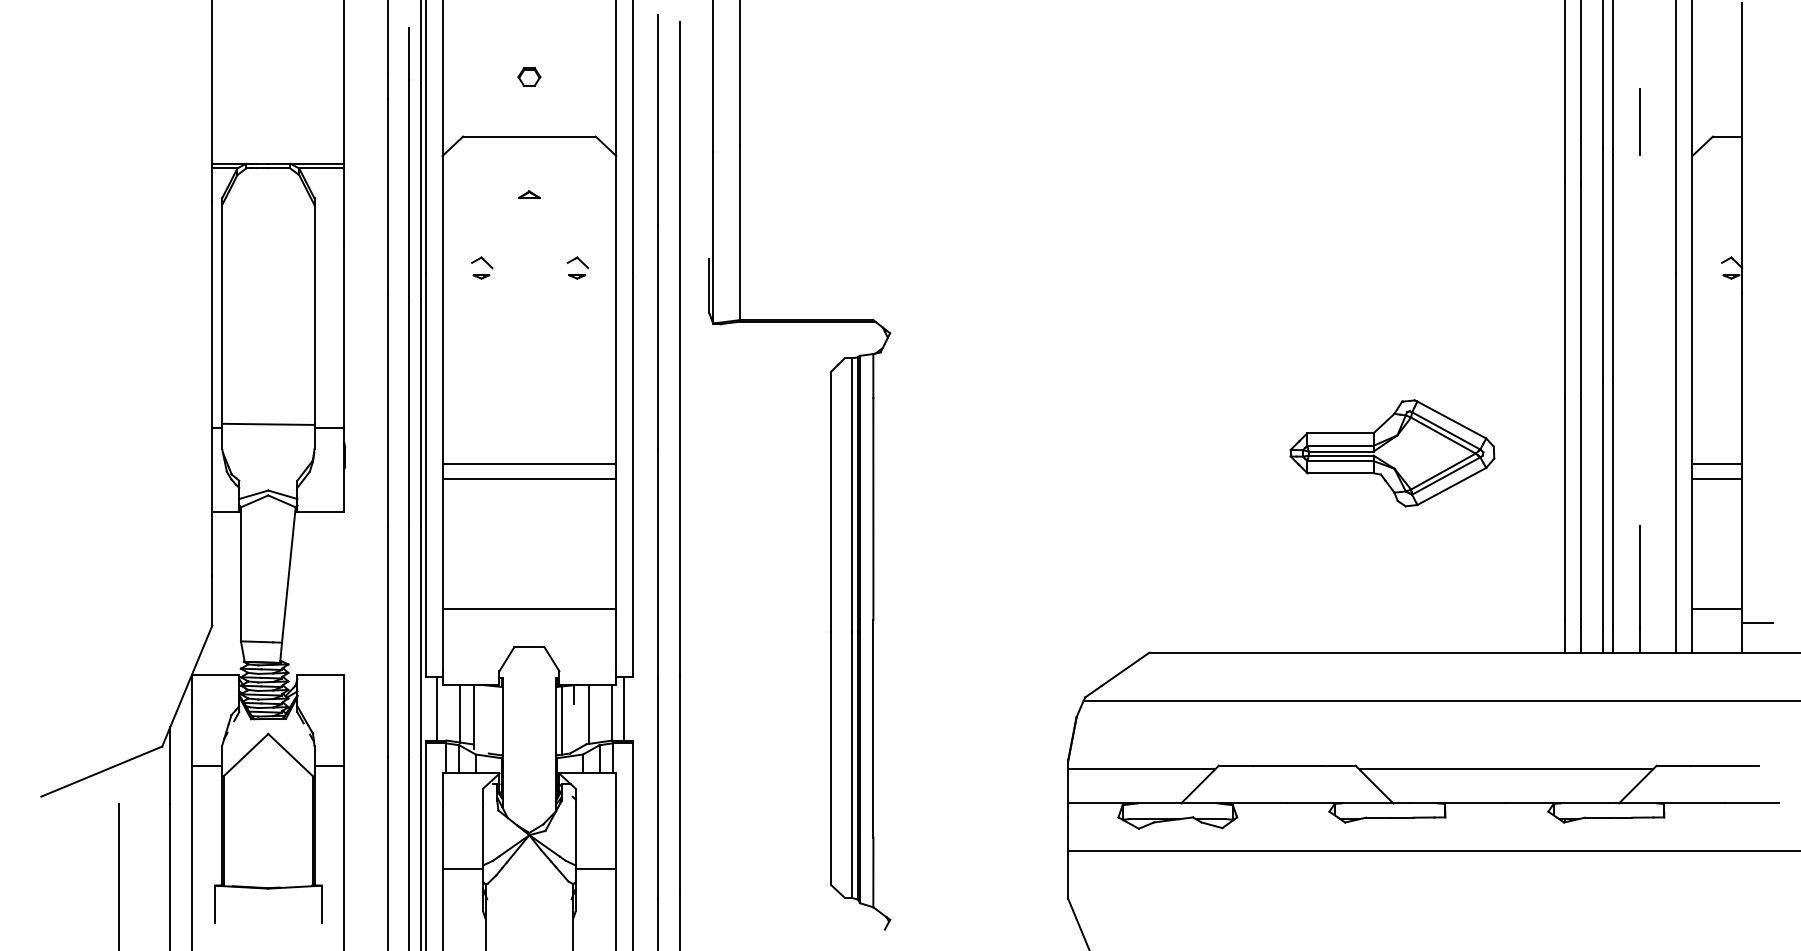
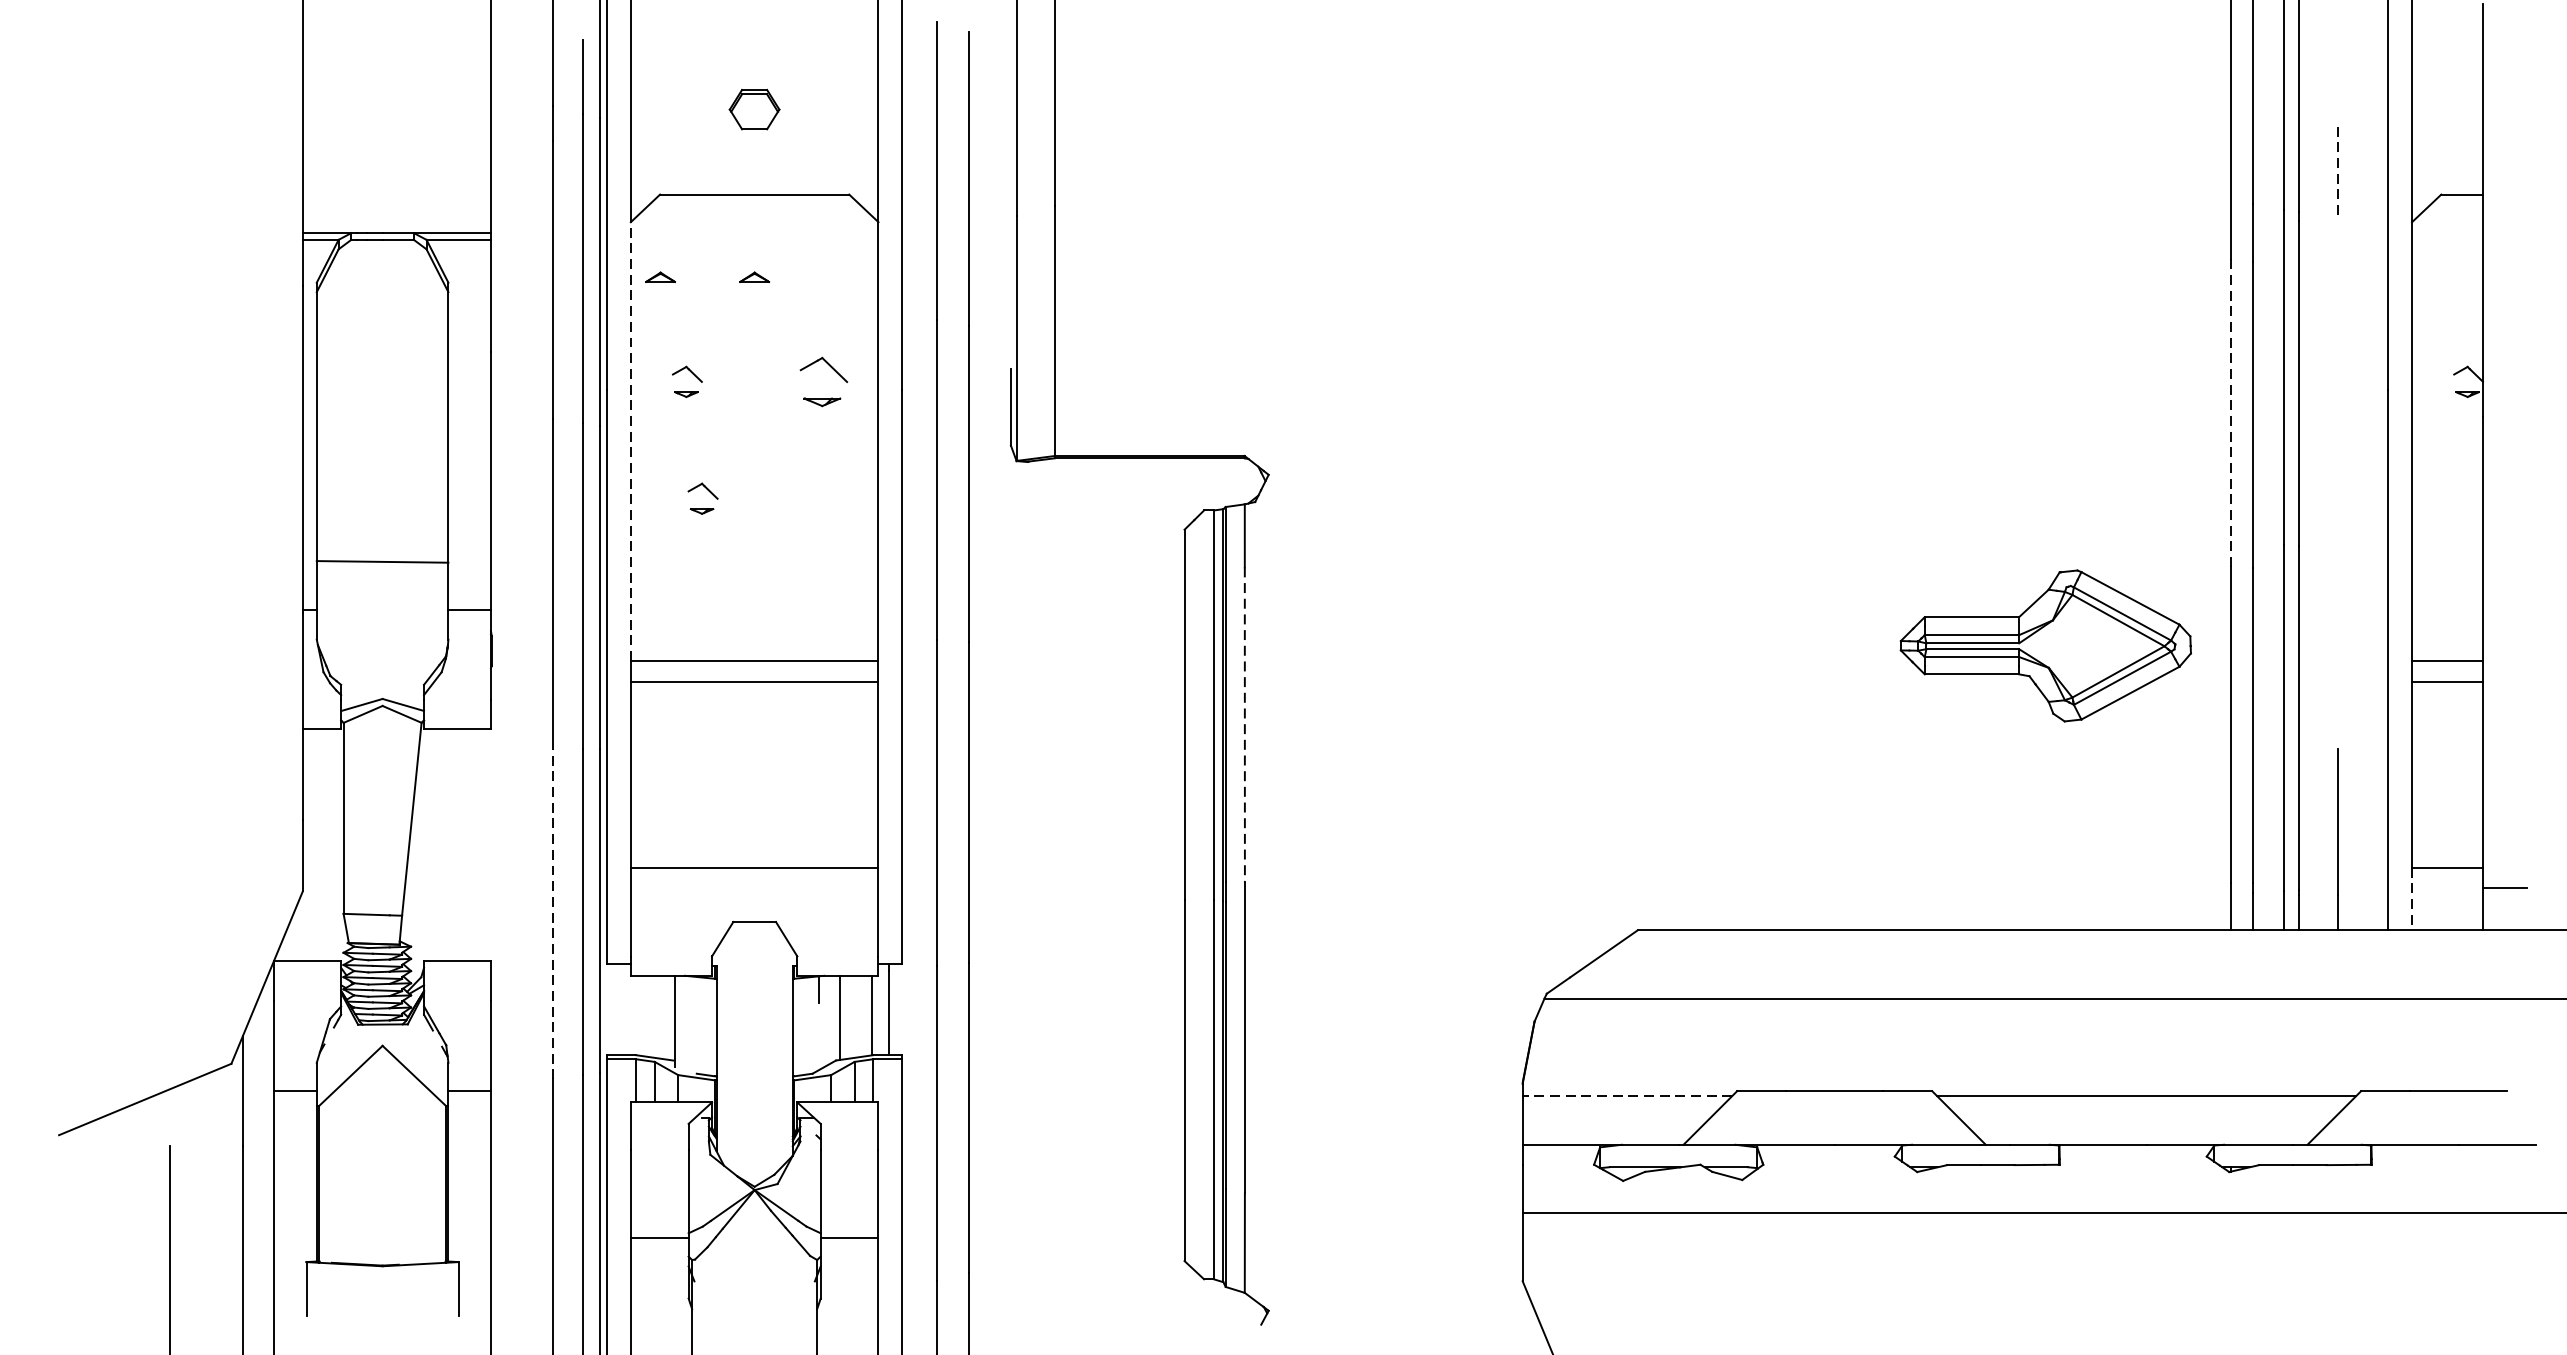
part: (529, 76) -> (754, 108), size x1.6
line: (1640, 121) -> (2338, 173), solid -> dashed
part: (463, 194) -> (660, 277), added
part: (577, 267) -> (823, 381), size x1.6
line: (1565, 289) -> (2231, 412), solid -> dashed
line: (442, 309) -> (630, 440), solid -> dashed
part: (493, 349) -> (703, 497), added
line: (268, 423) -> (382, 560), moved
part: (1392, 453) -> (2045, 646), moved
line: (873, 509) -> (1245, 725), solid -> dashed
line: (1692, 630) -> (2412, 898), solid -> dashed
line: (388, 641) -> (553, 914), solid -> dashed
line: (437, 708) -> (623, 1009), removed
line: (460, 713) -> (656, 1016), removed
line: (562, 720) -> (801, 1026), removed
line: (1141, 769) -> (1626, 1096), solid -> dashed

